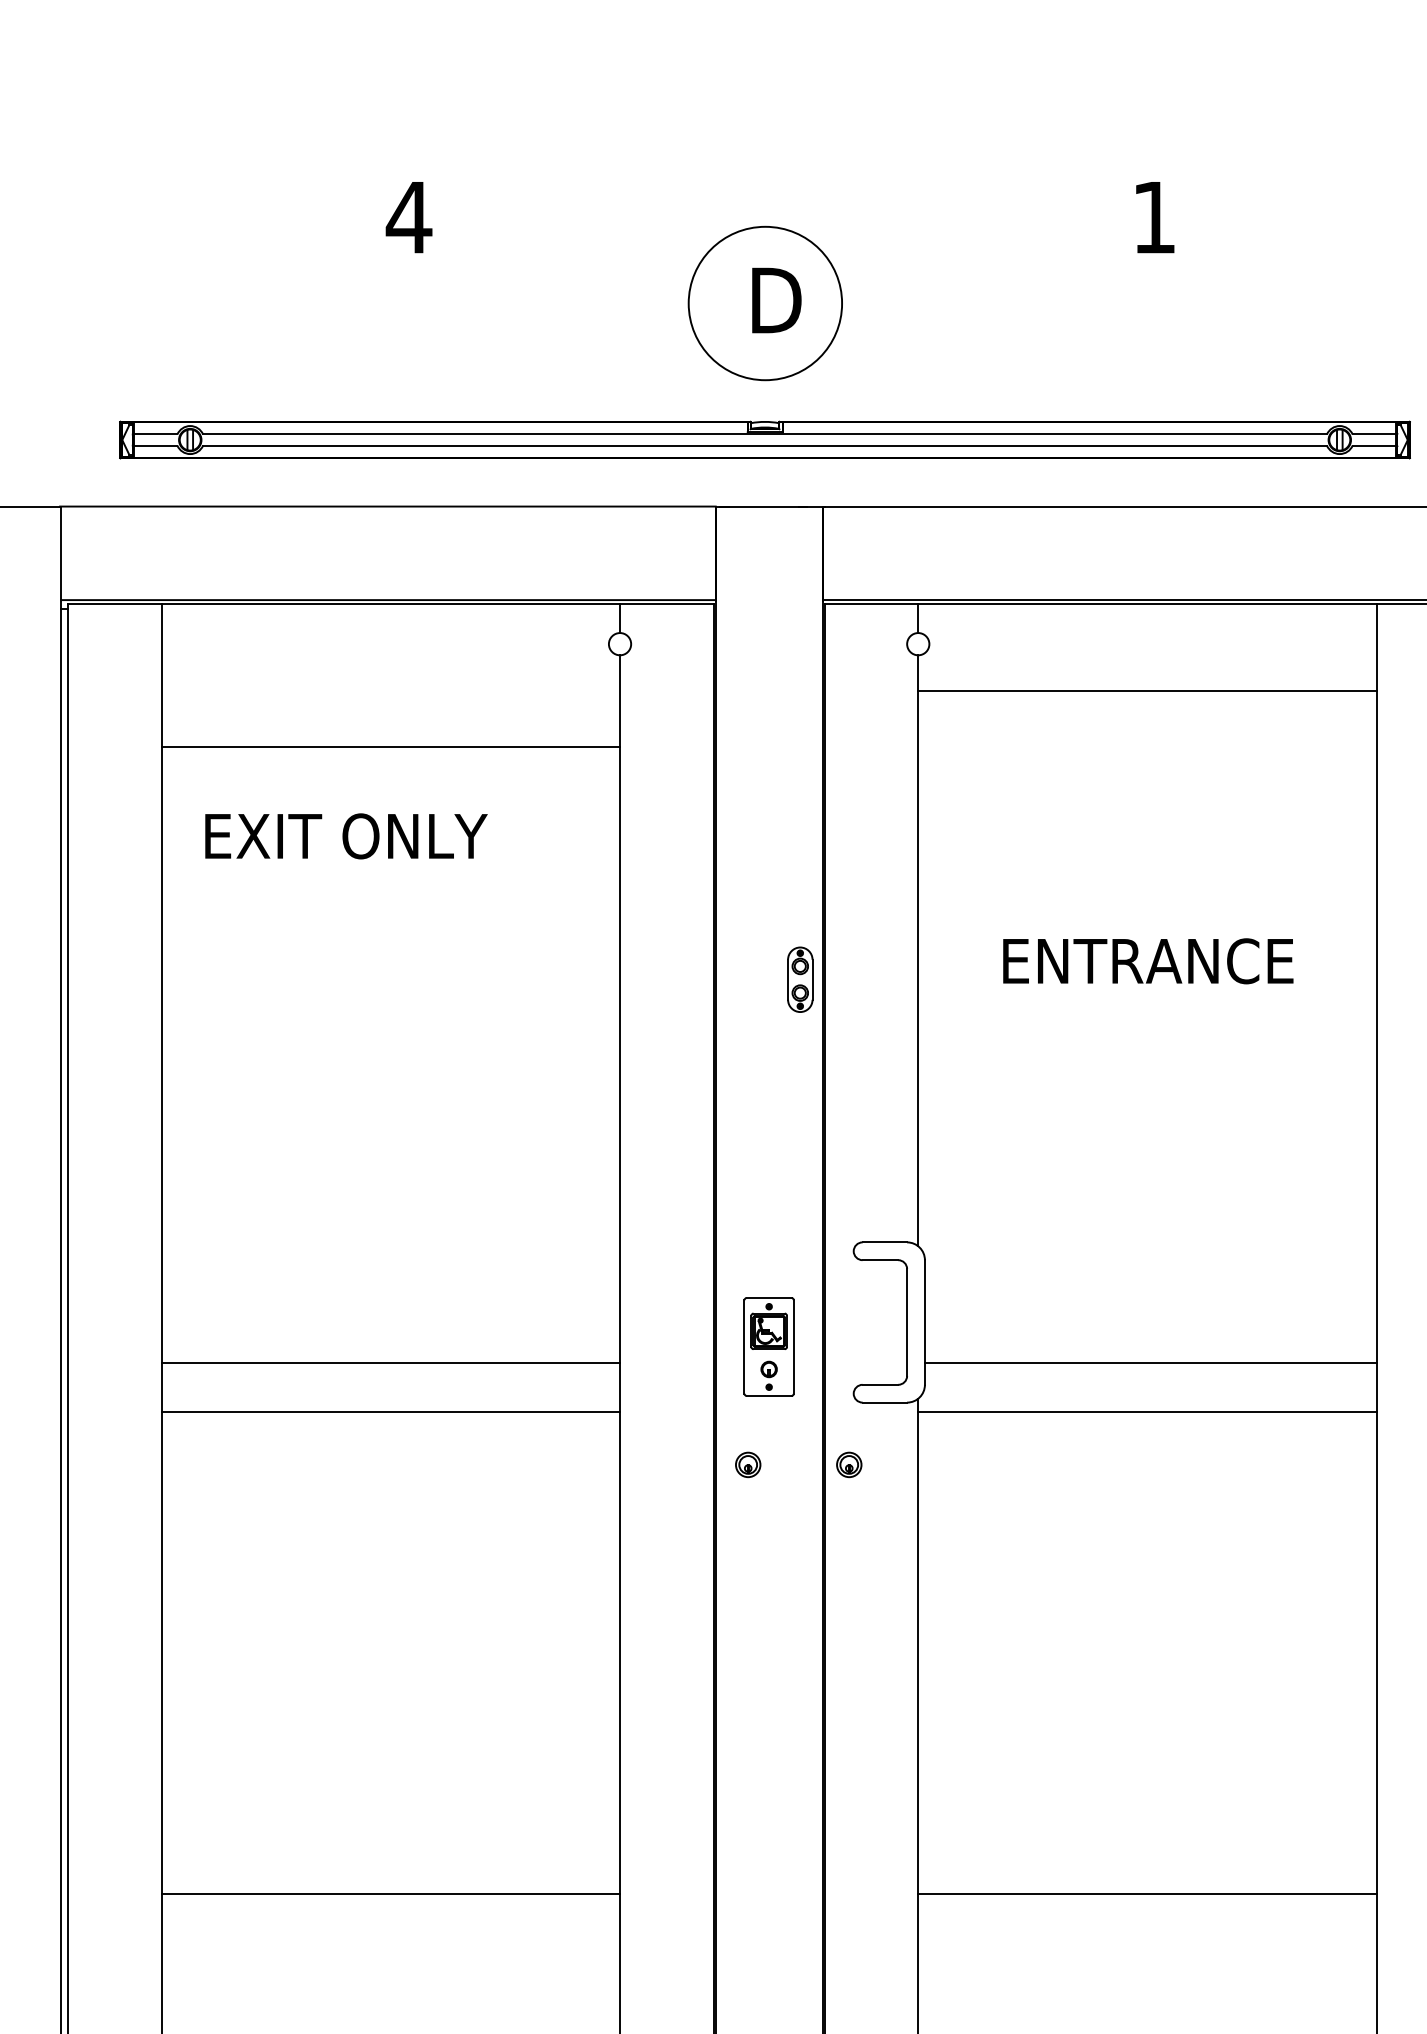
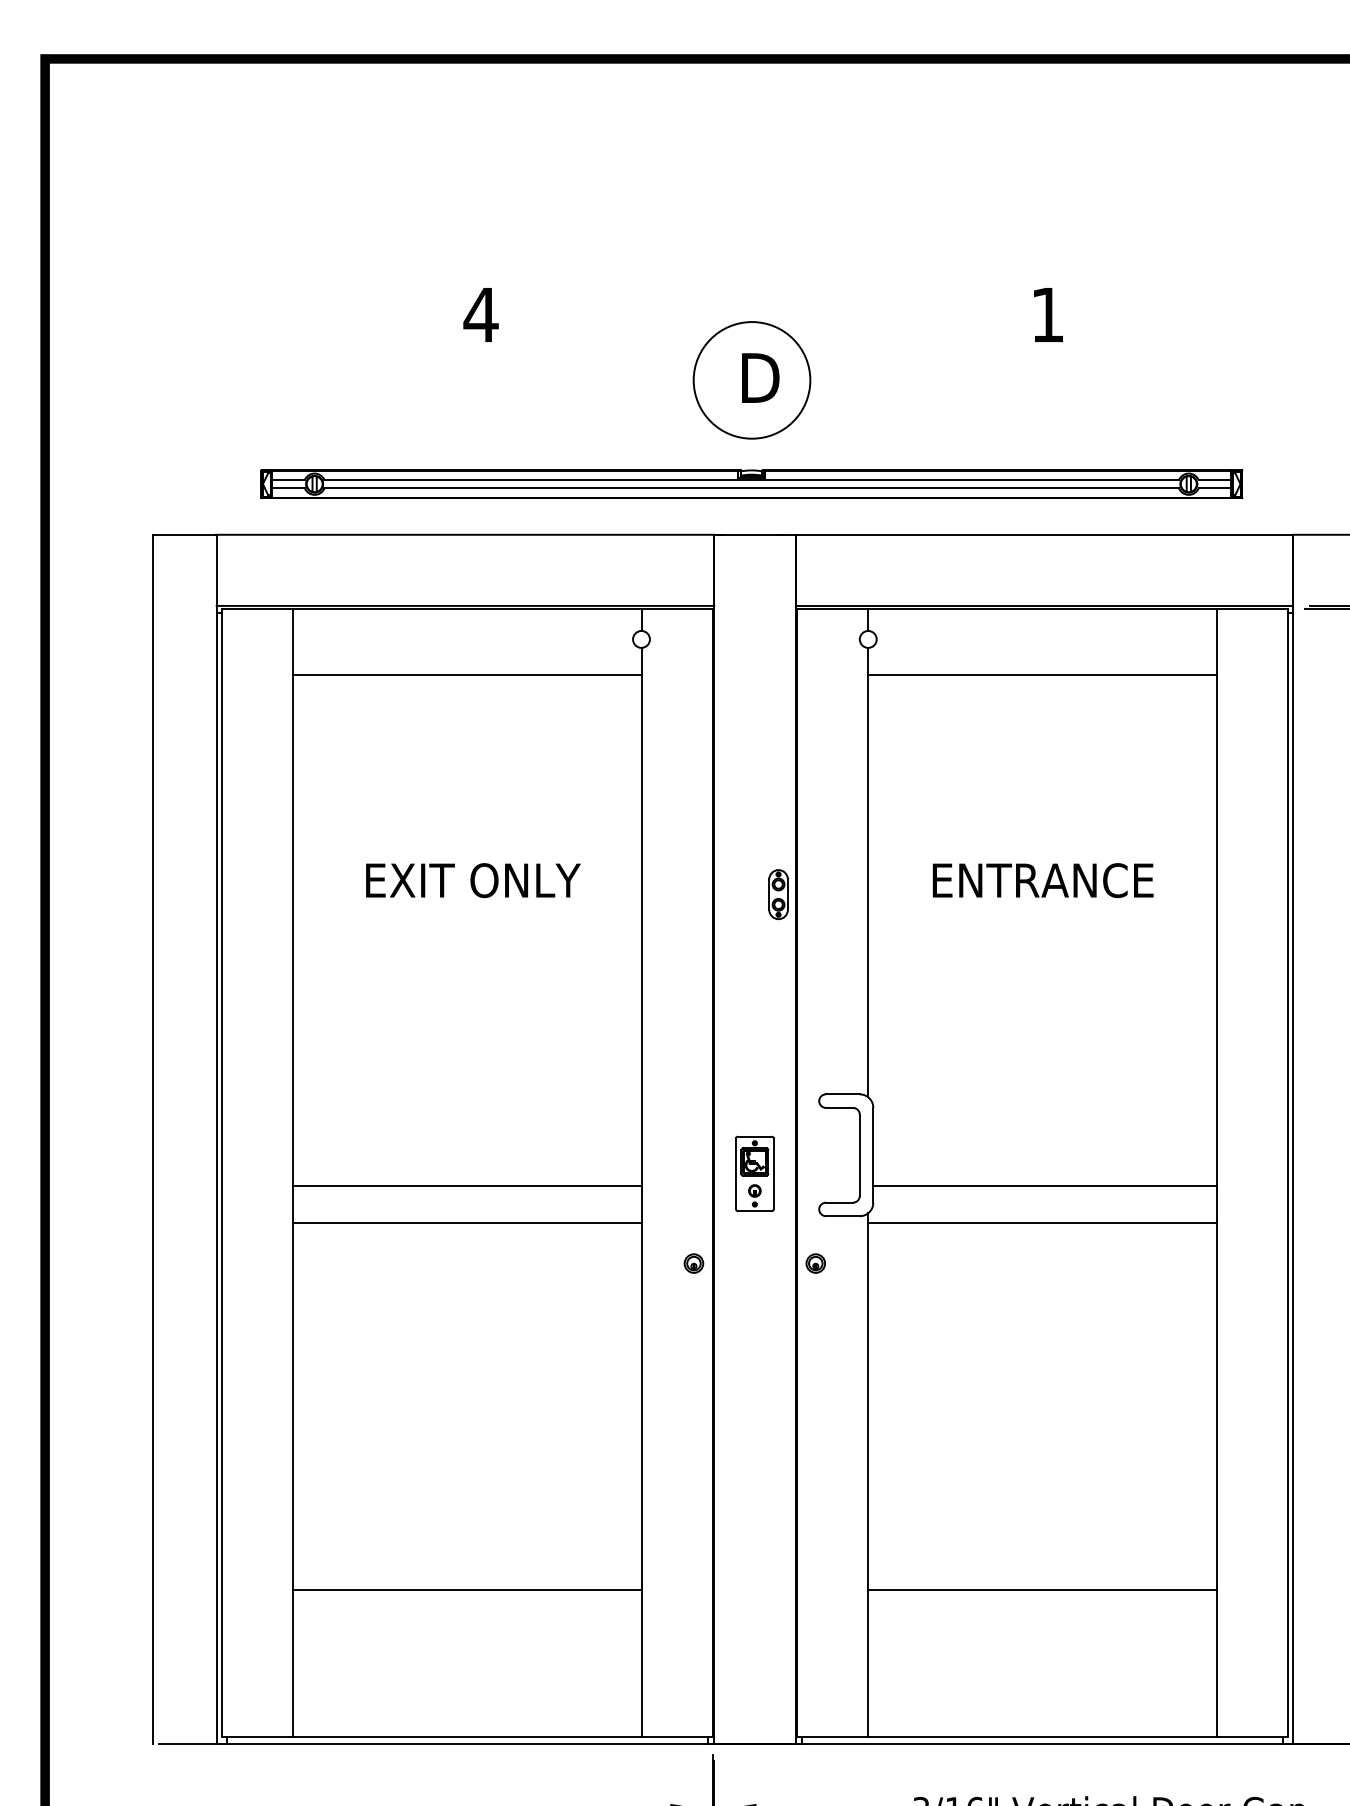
line: (389, 746) -> (466, 674), moved
text: (346, 836) -> (473, 880), moved
part: (747, 1464) -> (693, 1263), moved

